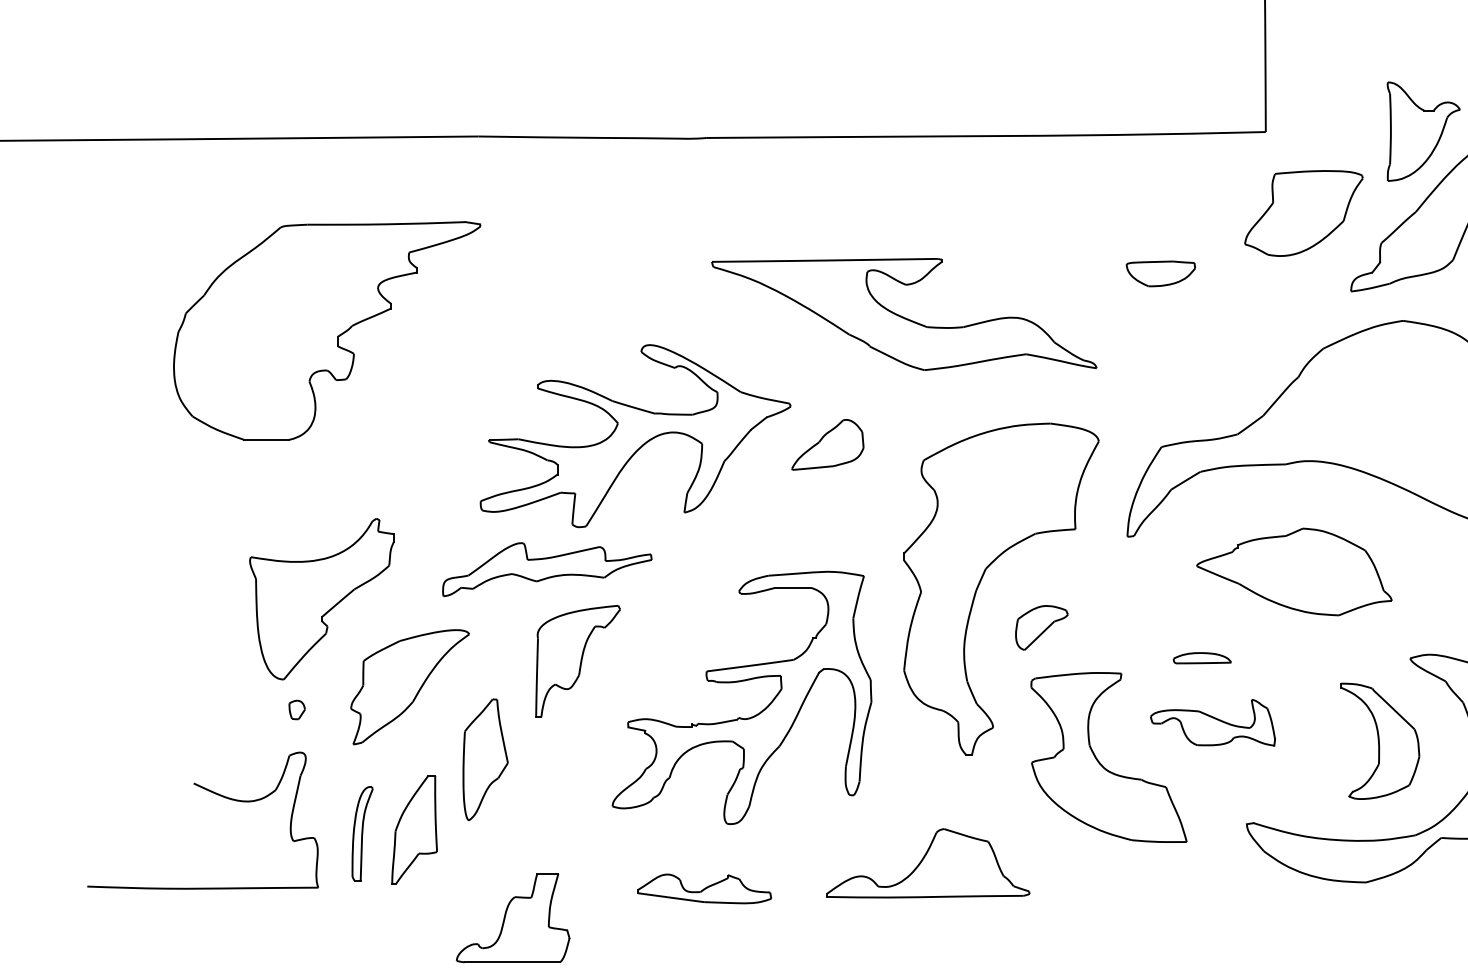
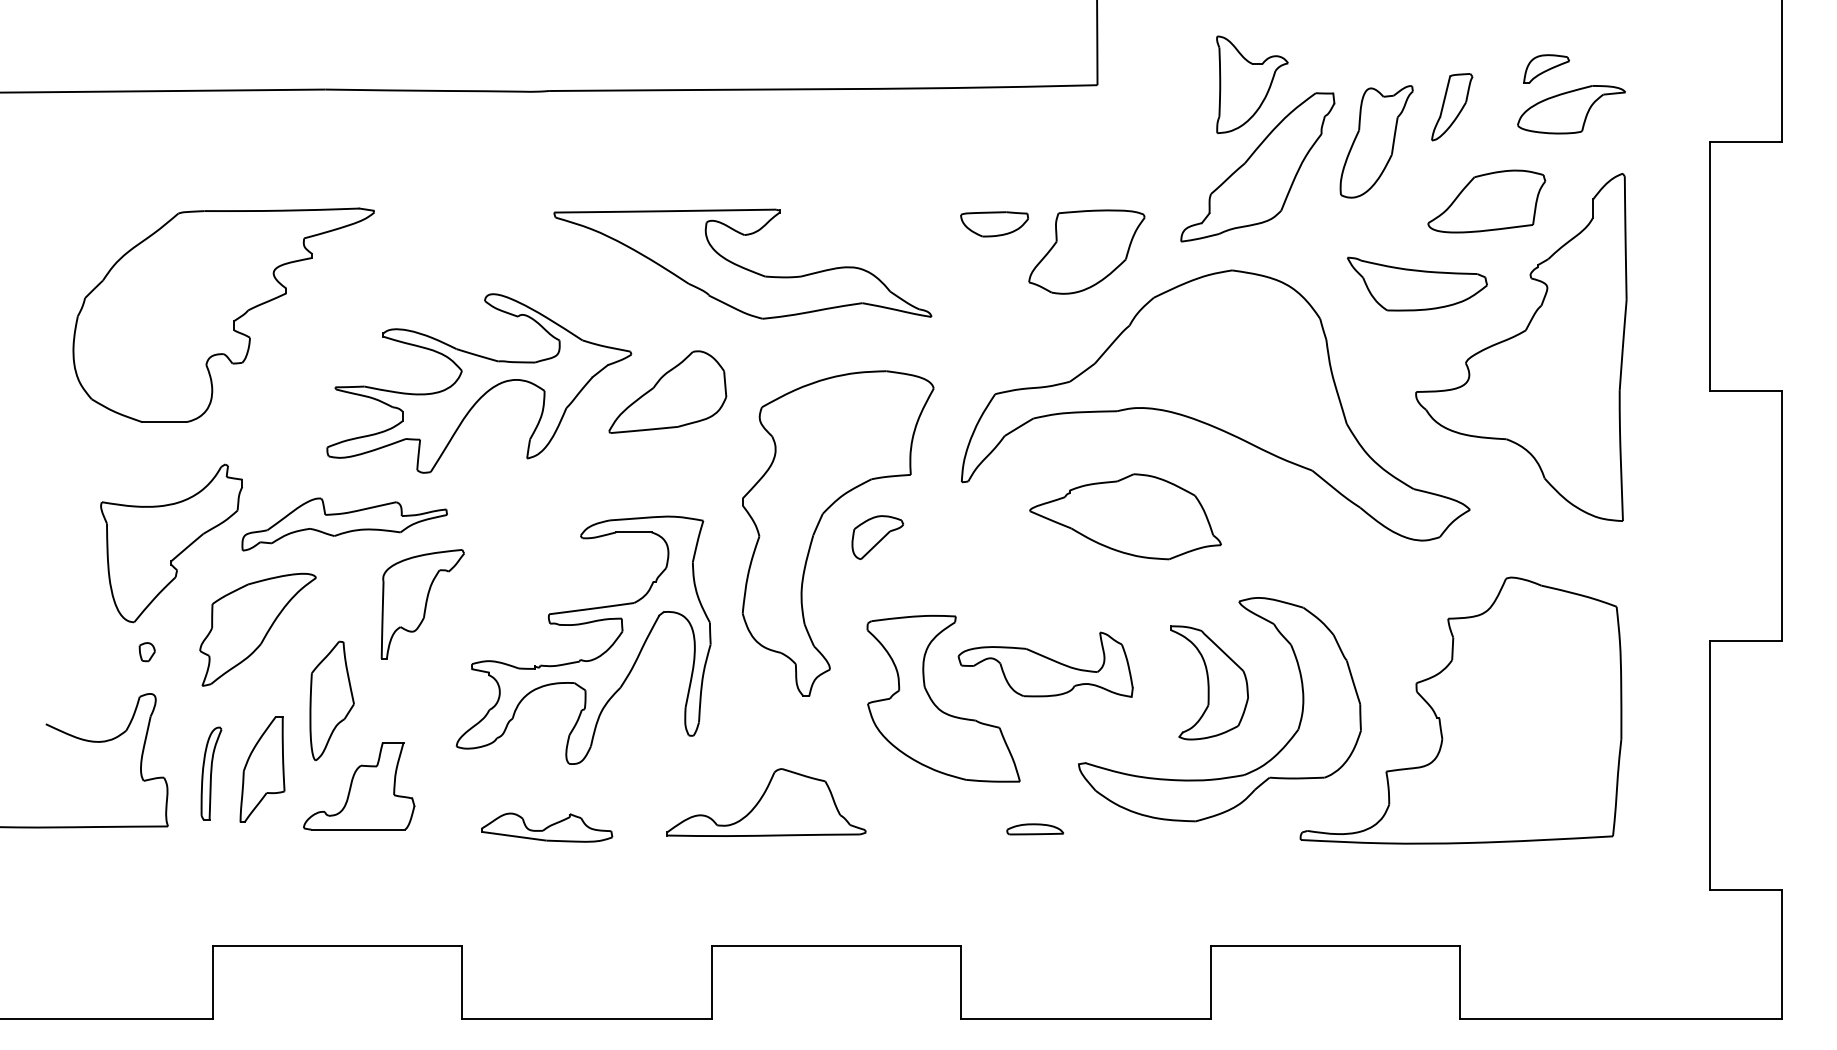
part: (1303, 212) -> (1086, 251), moved
part: (326, 330) -> (223, 314), moved
part: (827, 444) -> (667, 391), size x1.67
part: (547, 569) -> (344, 524), moved
part: (1041, 627) -> (877, 537), moved
part: (1202, 658) -> (1035, 829), moved
part: (1212, 722) -> (1045, 664), size x1.43
part: (513, 918) -> (359, 786), moved

